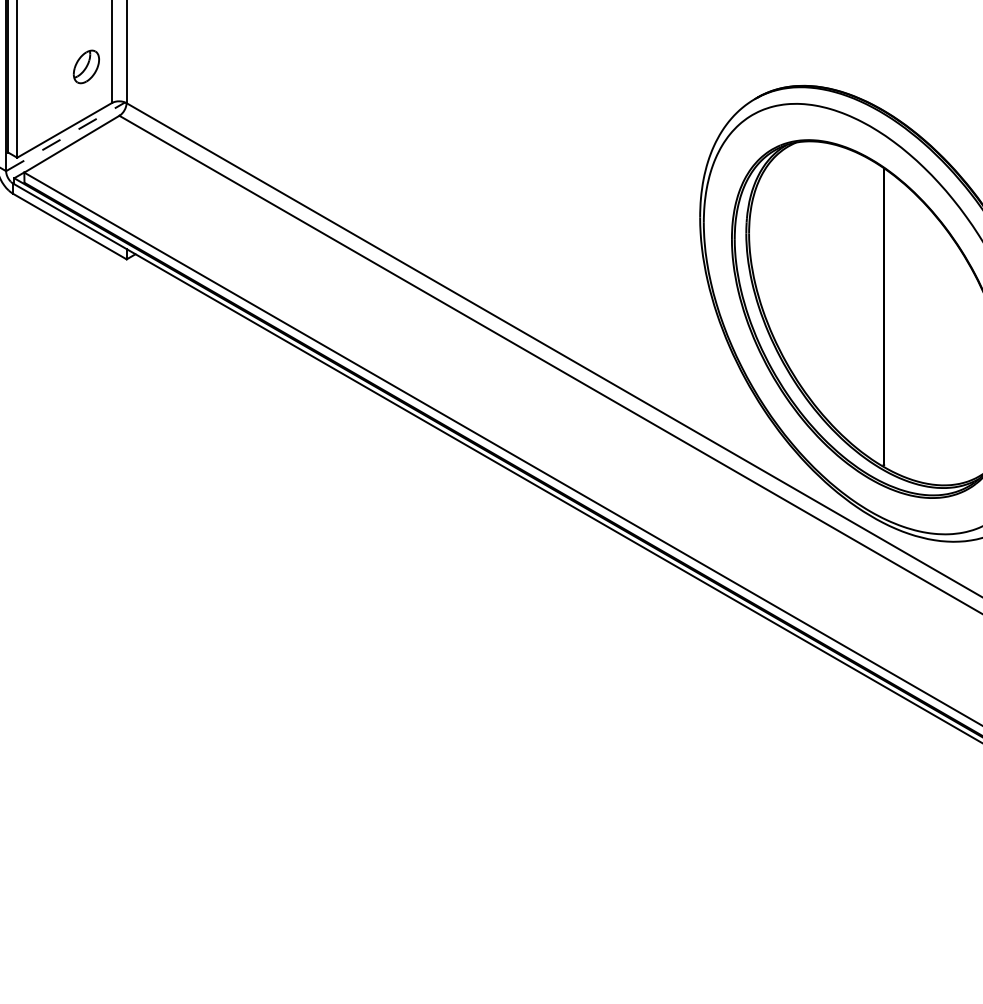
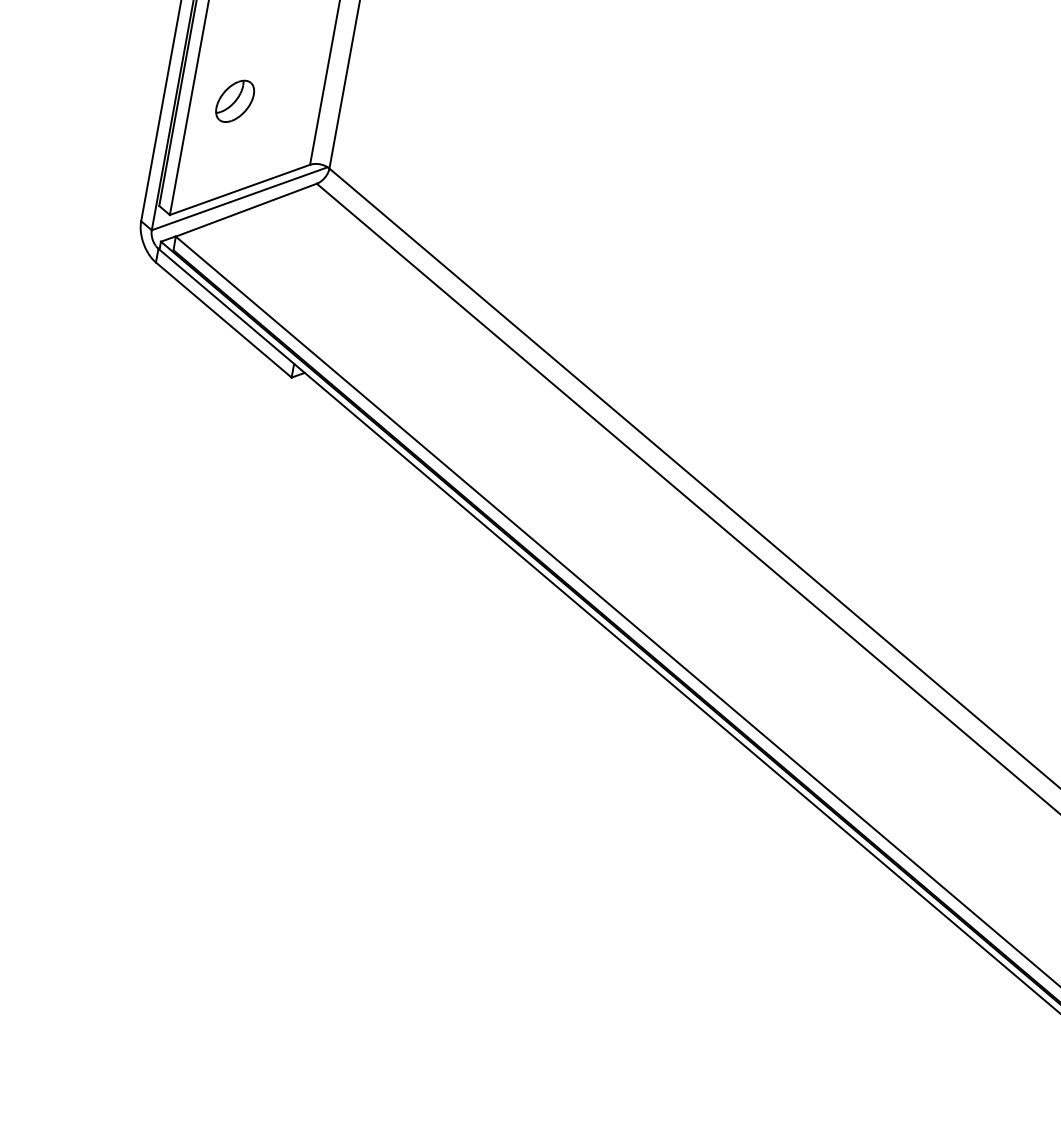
part: (85, 66) -> (233, 100), moved
line: (65, 136) -> (239, 198), dashed -> solid

